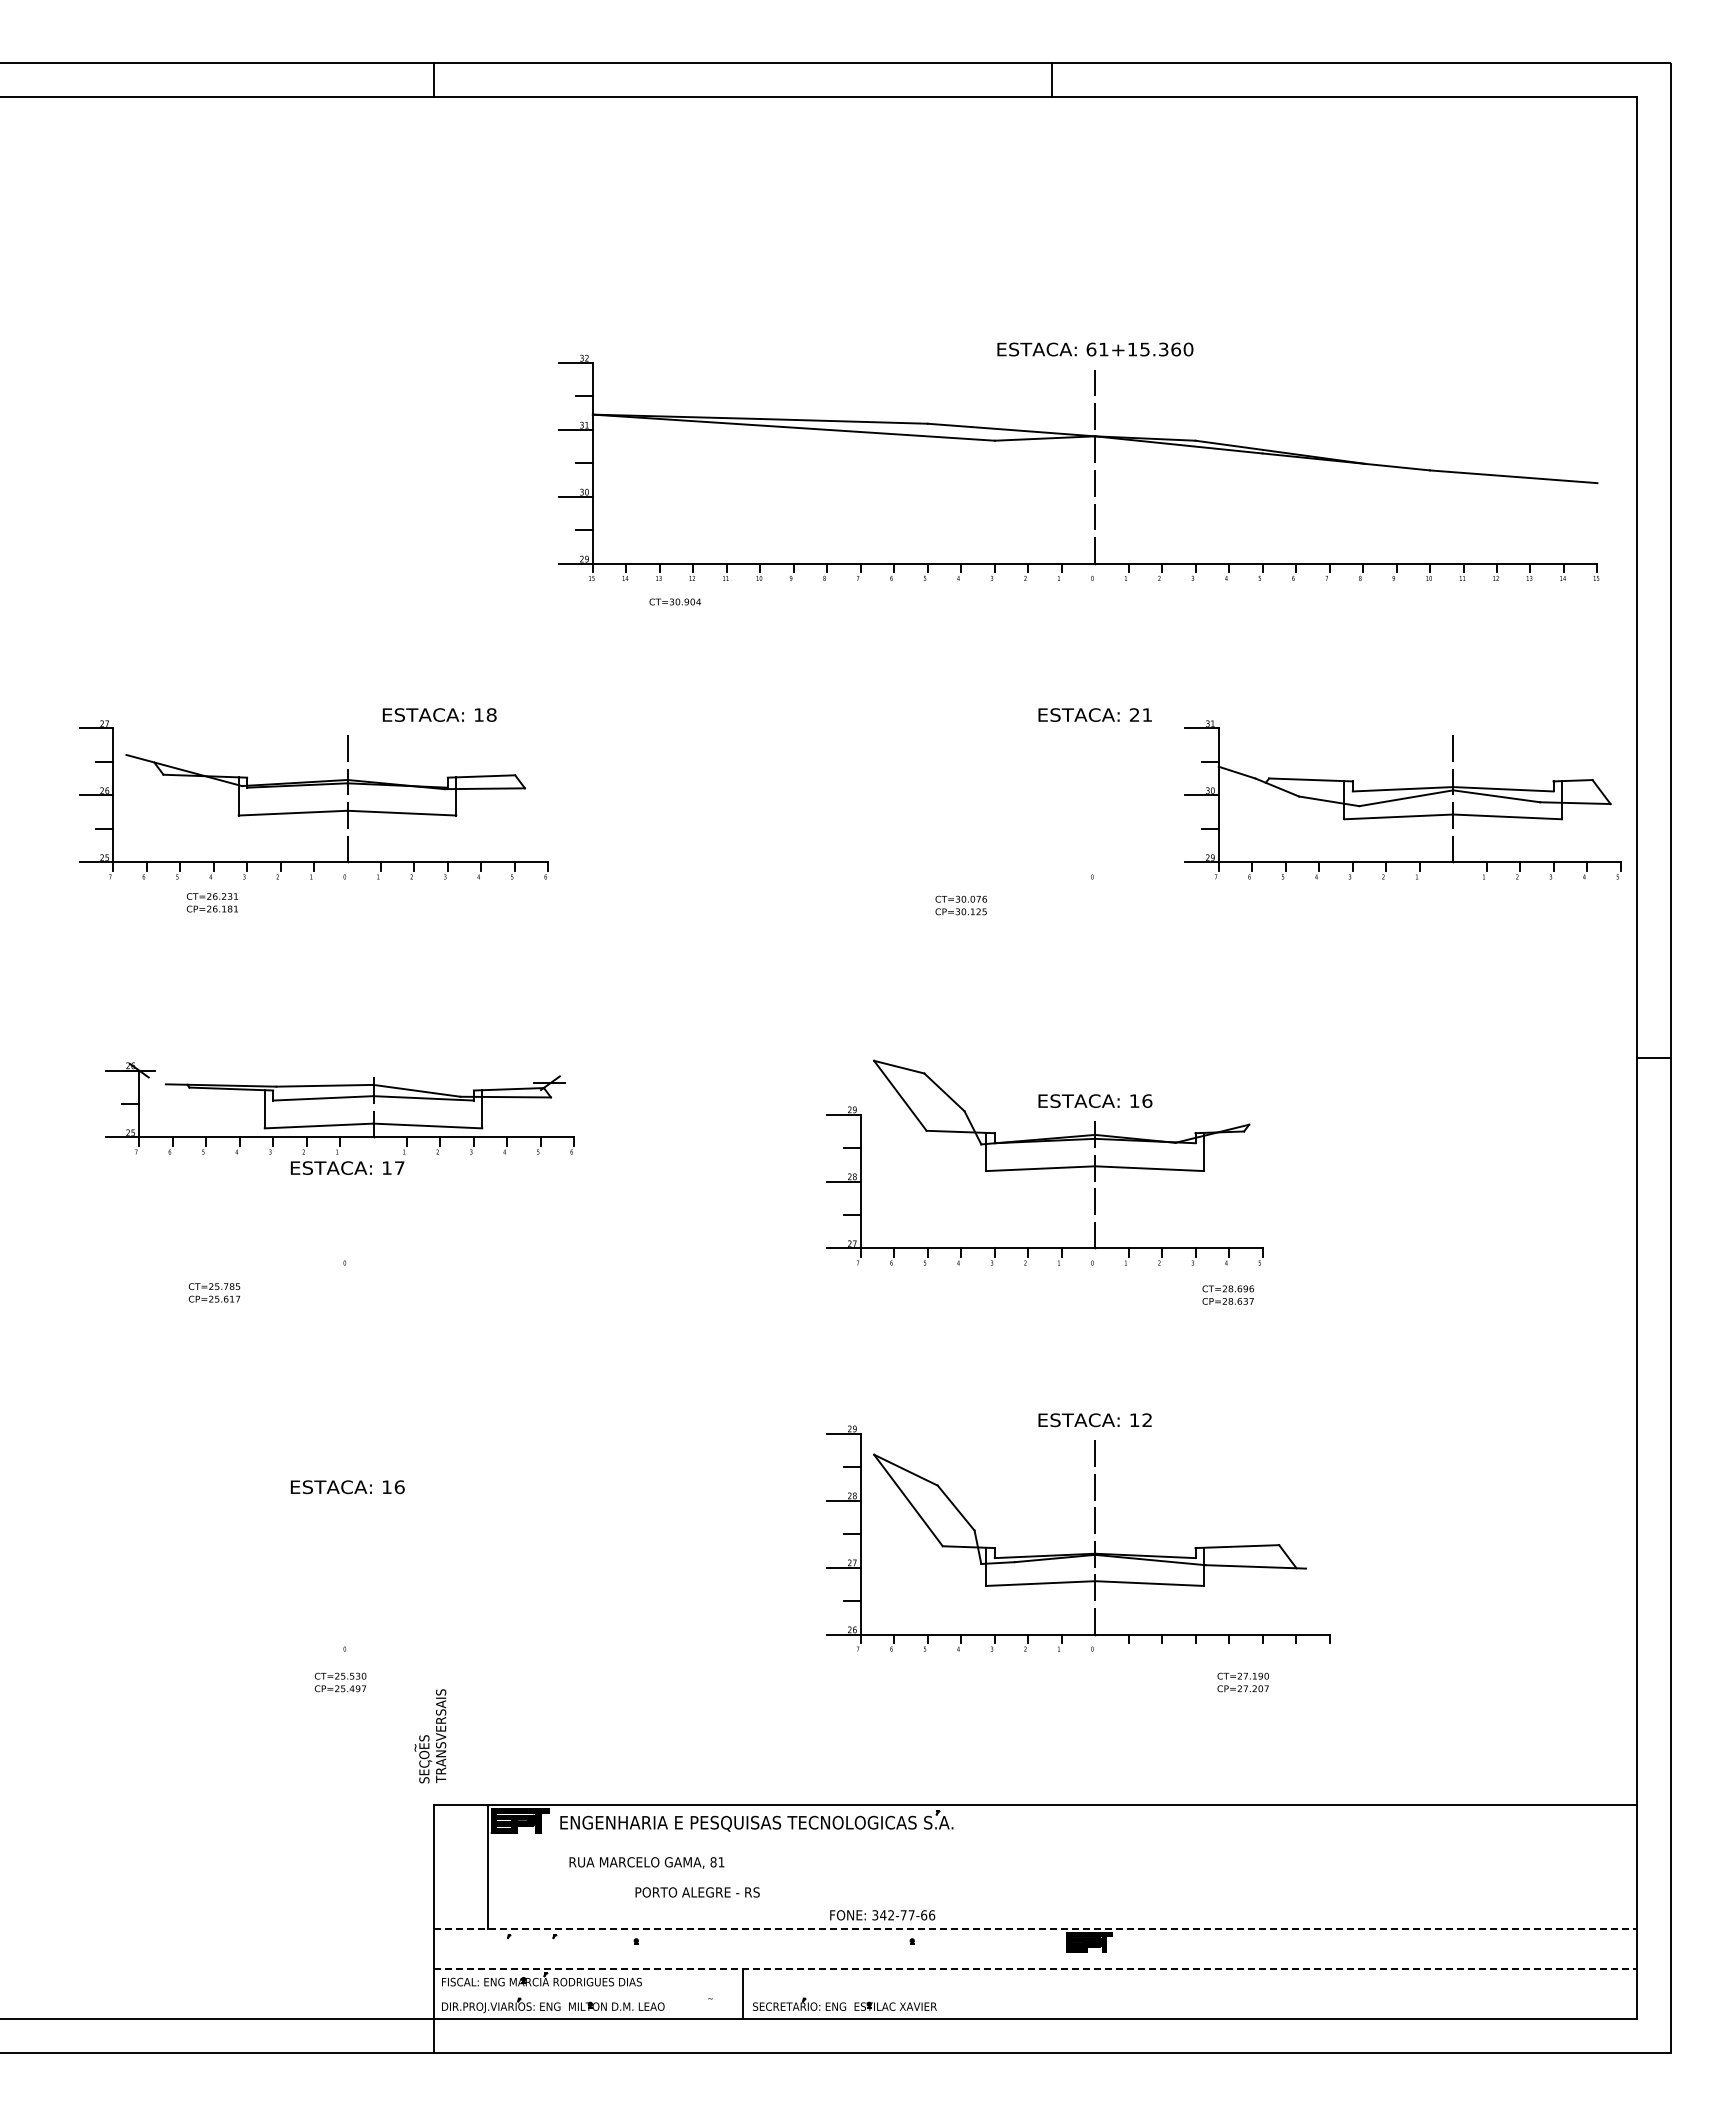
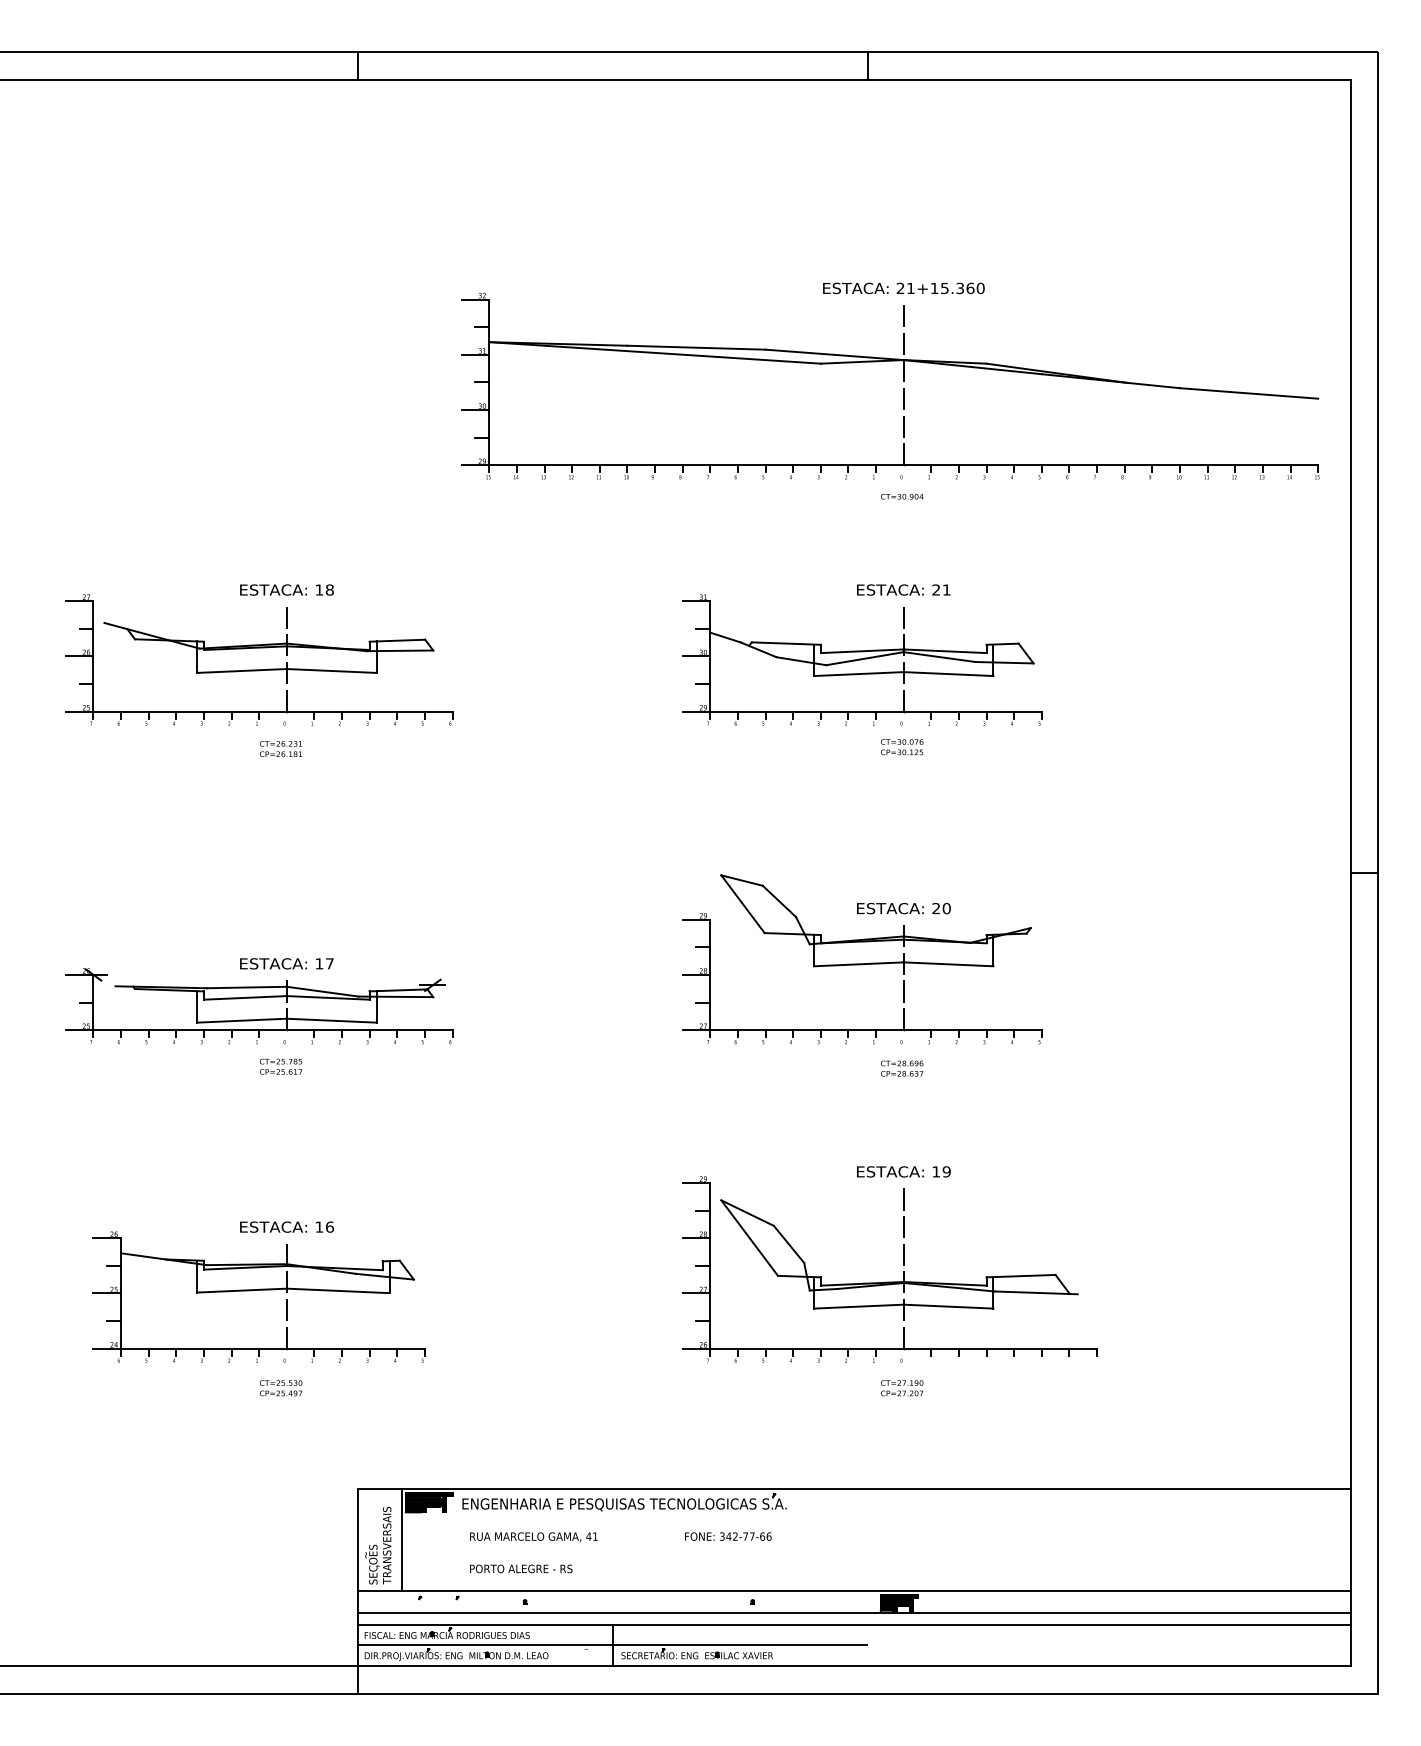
text: (1091, 349) -> (900, 288), 61+15.360 -> 21+15.360
text: (675, 601) -> (902, 496), moved
text: (439, 714) -> (286, 589), moved
part: (1402, 799) -> (861, 659), moved
text: (212, 902) -> (281, 748), moved
text: (960, 905) -> (901, 747), moved
text: (1140, 1100) -> (941, 908), 16 -> 20
part: (339, 1108) -> (258, 1006), moved
text: (214, 1292) -> (281, 1066), moved
text: (1227, 1294) -> (901, 1068), moved
text: (1147, 1420) -> (946, 1172), 12 -> 19
part: (313, 1564) -> (258, 1290), added
text: (1242, 1682) -> (901, 1388), moved
text: (430, 1736) -> (378, 1545), moved
text: (713, 1862) -> (588, 1536), 81 -> 41
text: (697, 1892) -> (521, 1568), moved
text: (882, 1915) -> (728, 1536), moved
line: (1036, 1928) -> (855, 1591), dashed -> solid
line: (1035, 1955) -> (854, 1613), added
line: (1036, 1968) -> (855, 1624), dashed -> solid
line: (742, 1993) -> (612, 1644), added

